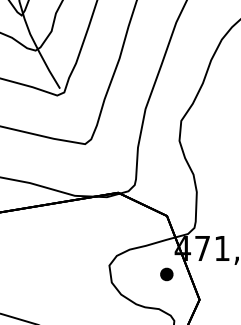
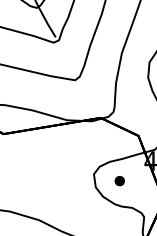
part: (166, 274) -> (119, 181), moved

